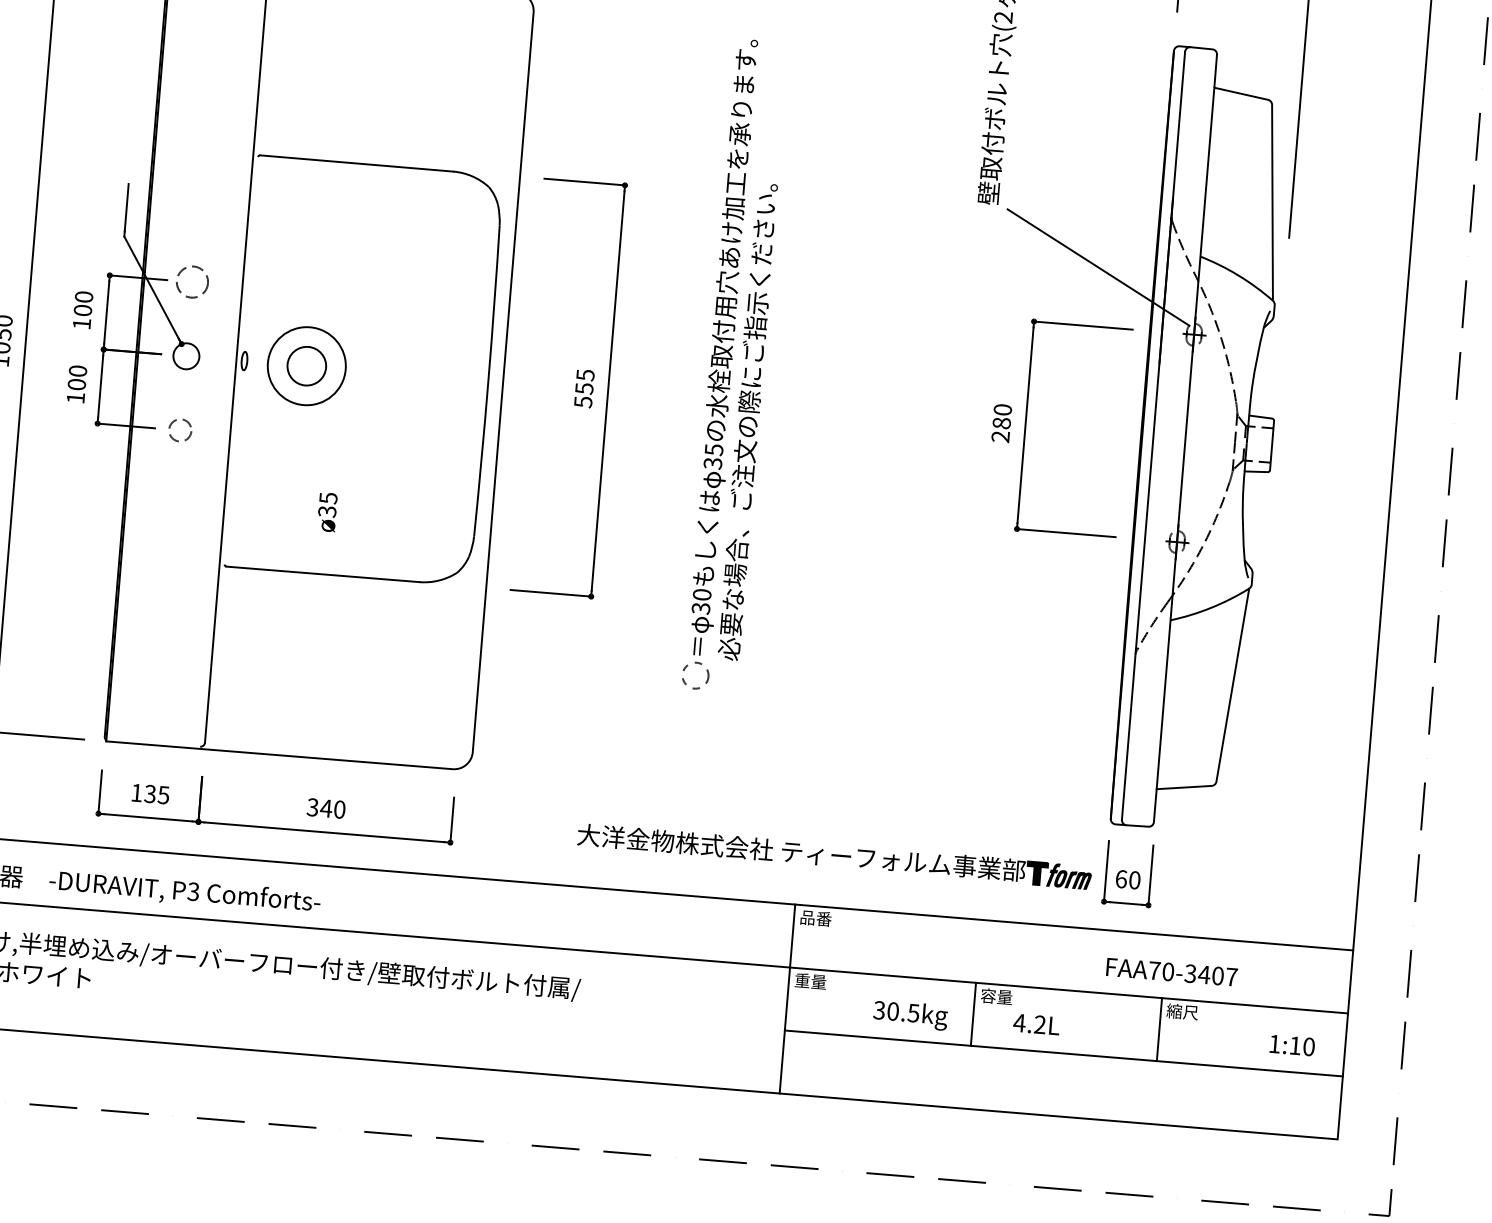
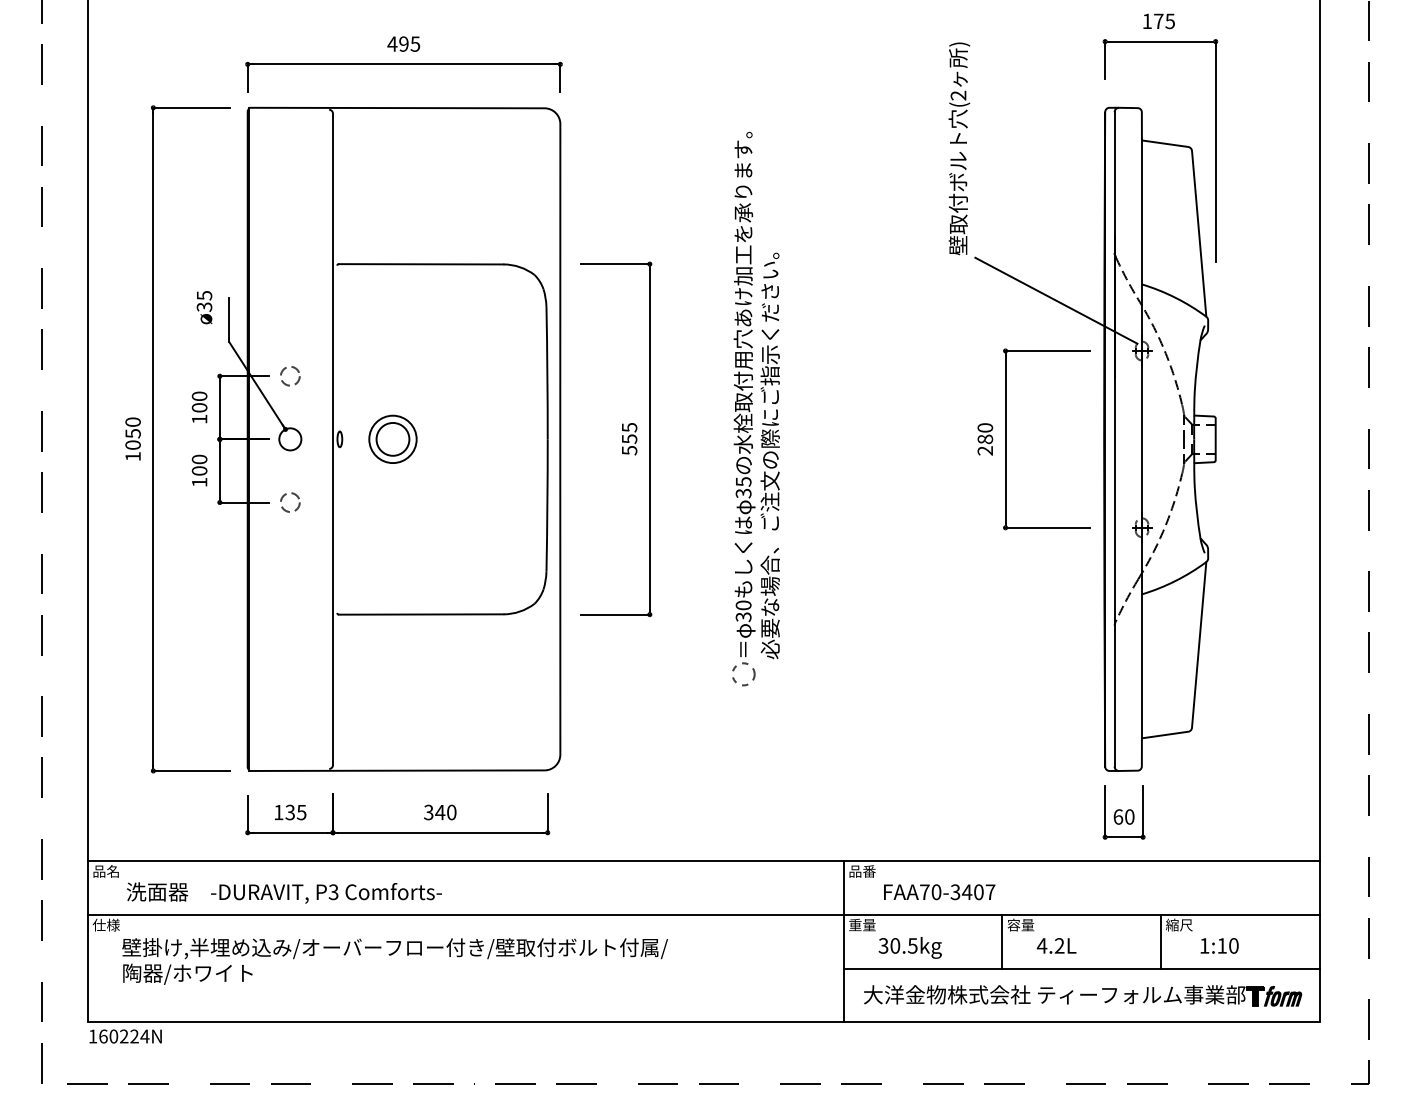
circle: (192, 282) -> (290, 376), size x0.71
circle: (306, 366) -> (392, 439), size x0.71
text: (327, 512) -> (204, 307), moved
part: (835, 856) -> (1083, 995), moved
text: (1171, 972) -> (939, 892), moved
text: (909, 1014) -> (909, 947), moved
text: (1292, 1045) -> (1219, 945), moved

